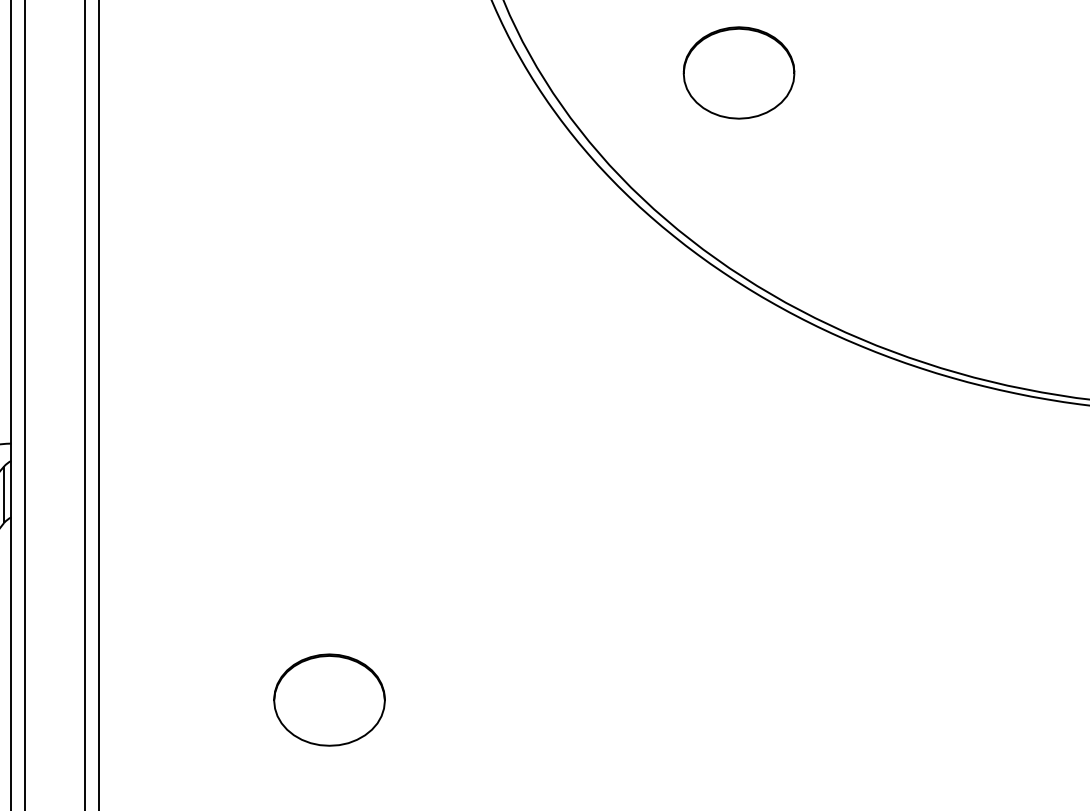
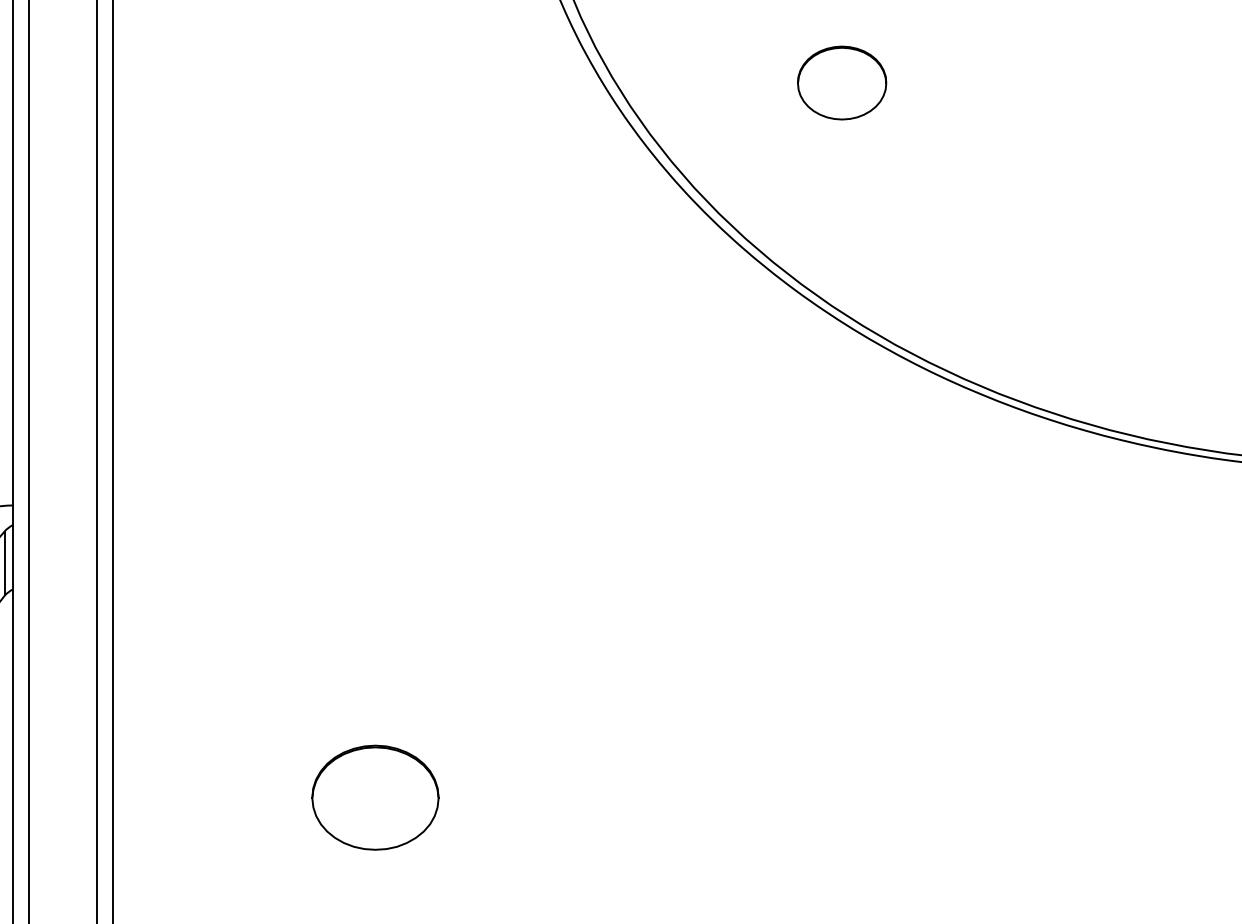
part: (738, 72) -> (841, 82), size x0.7

